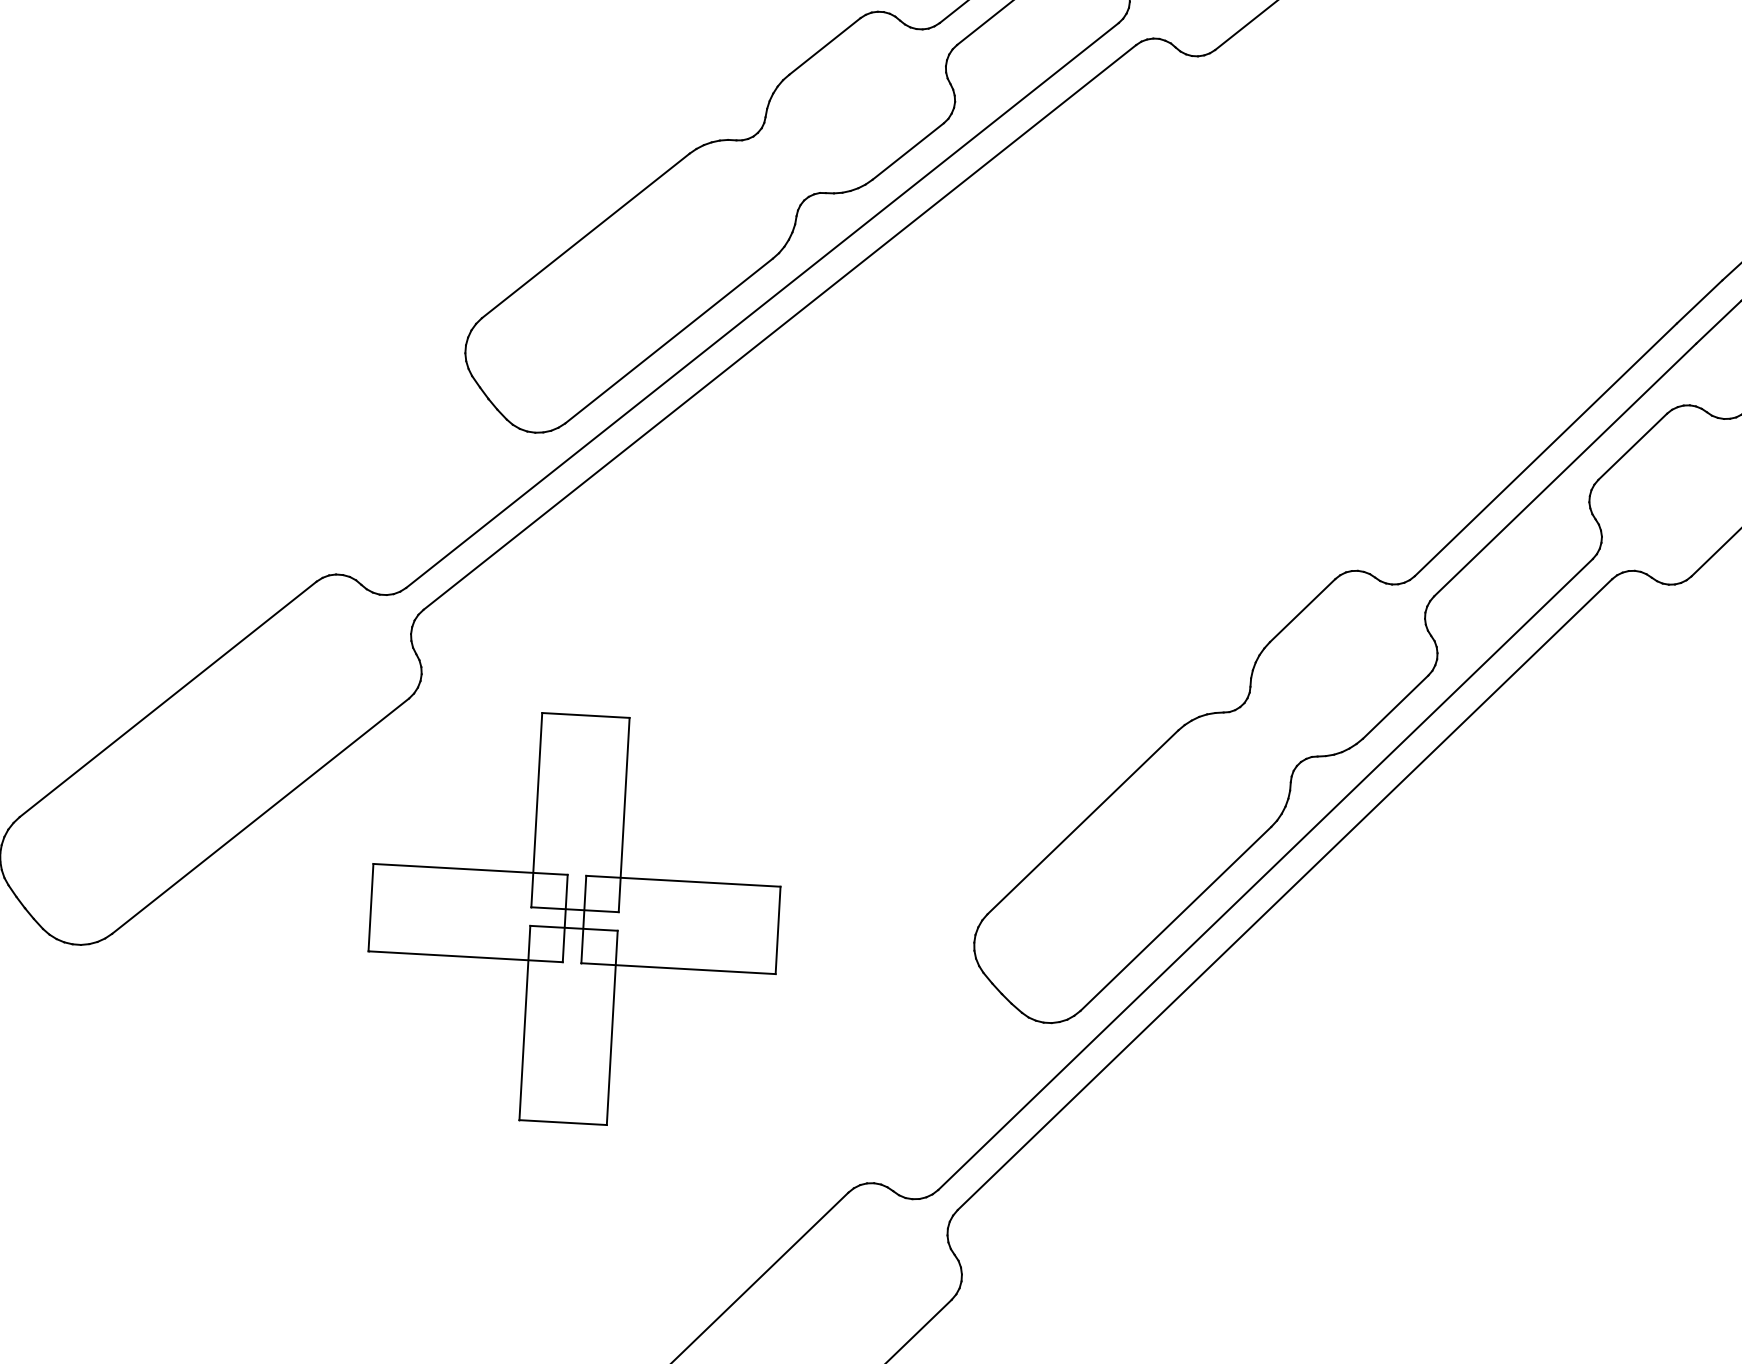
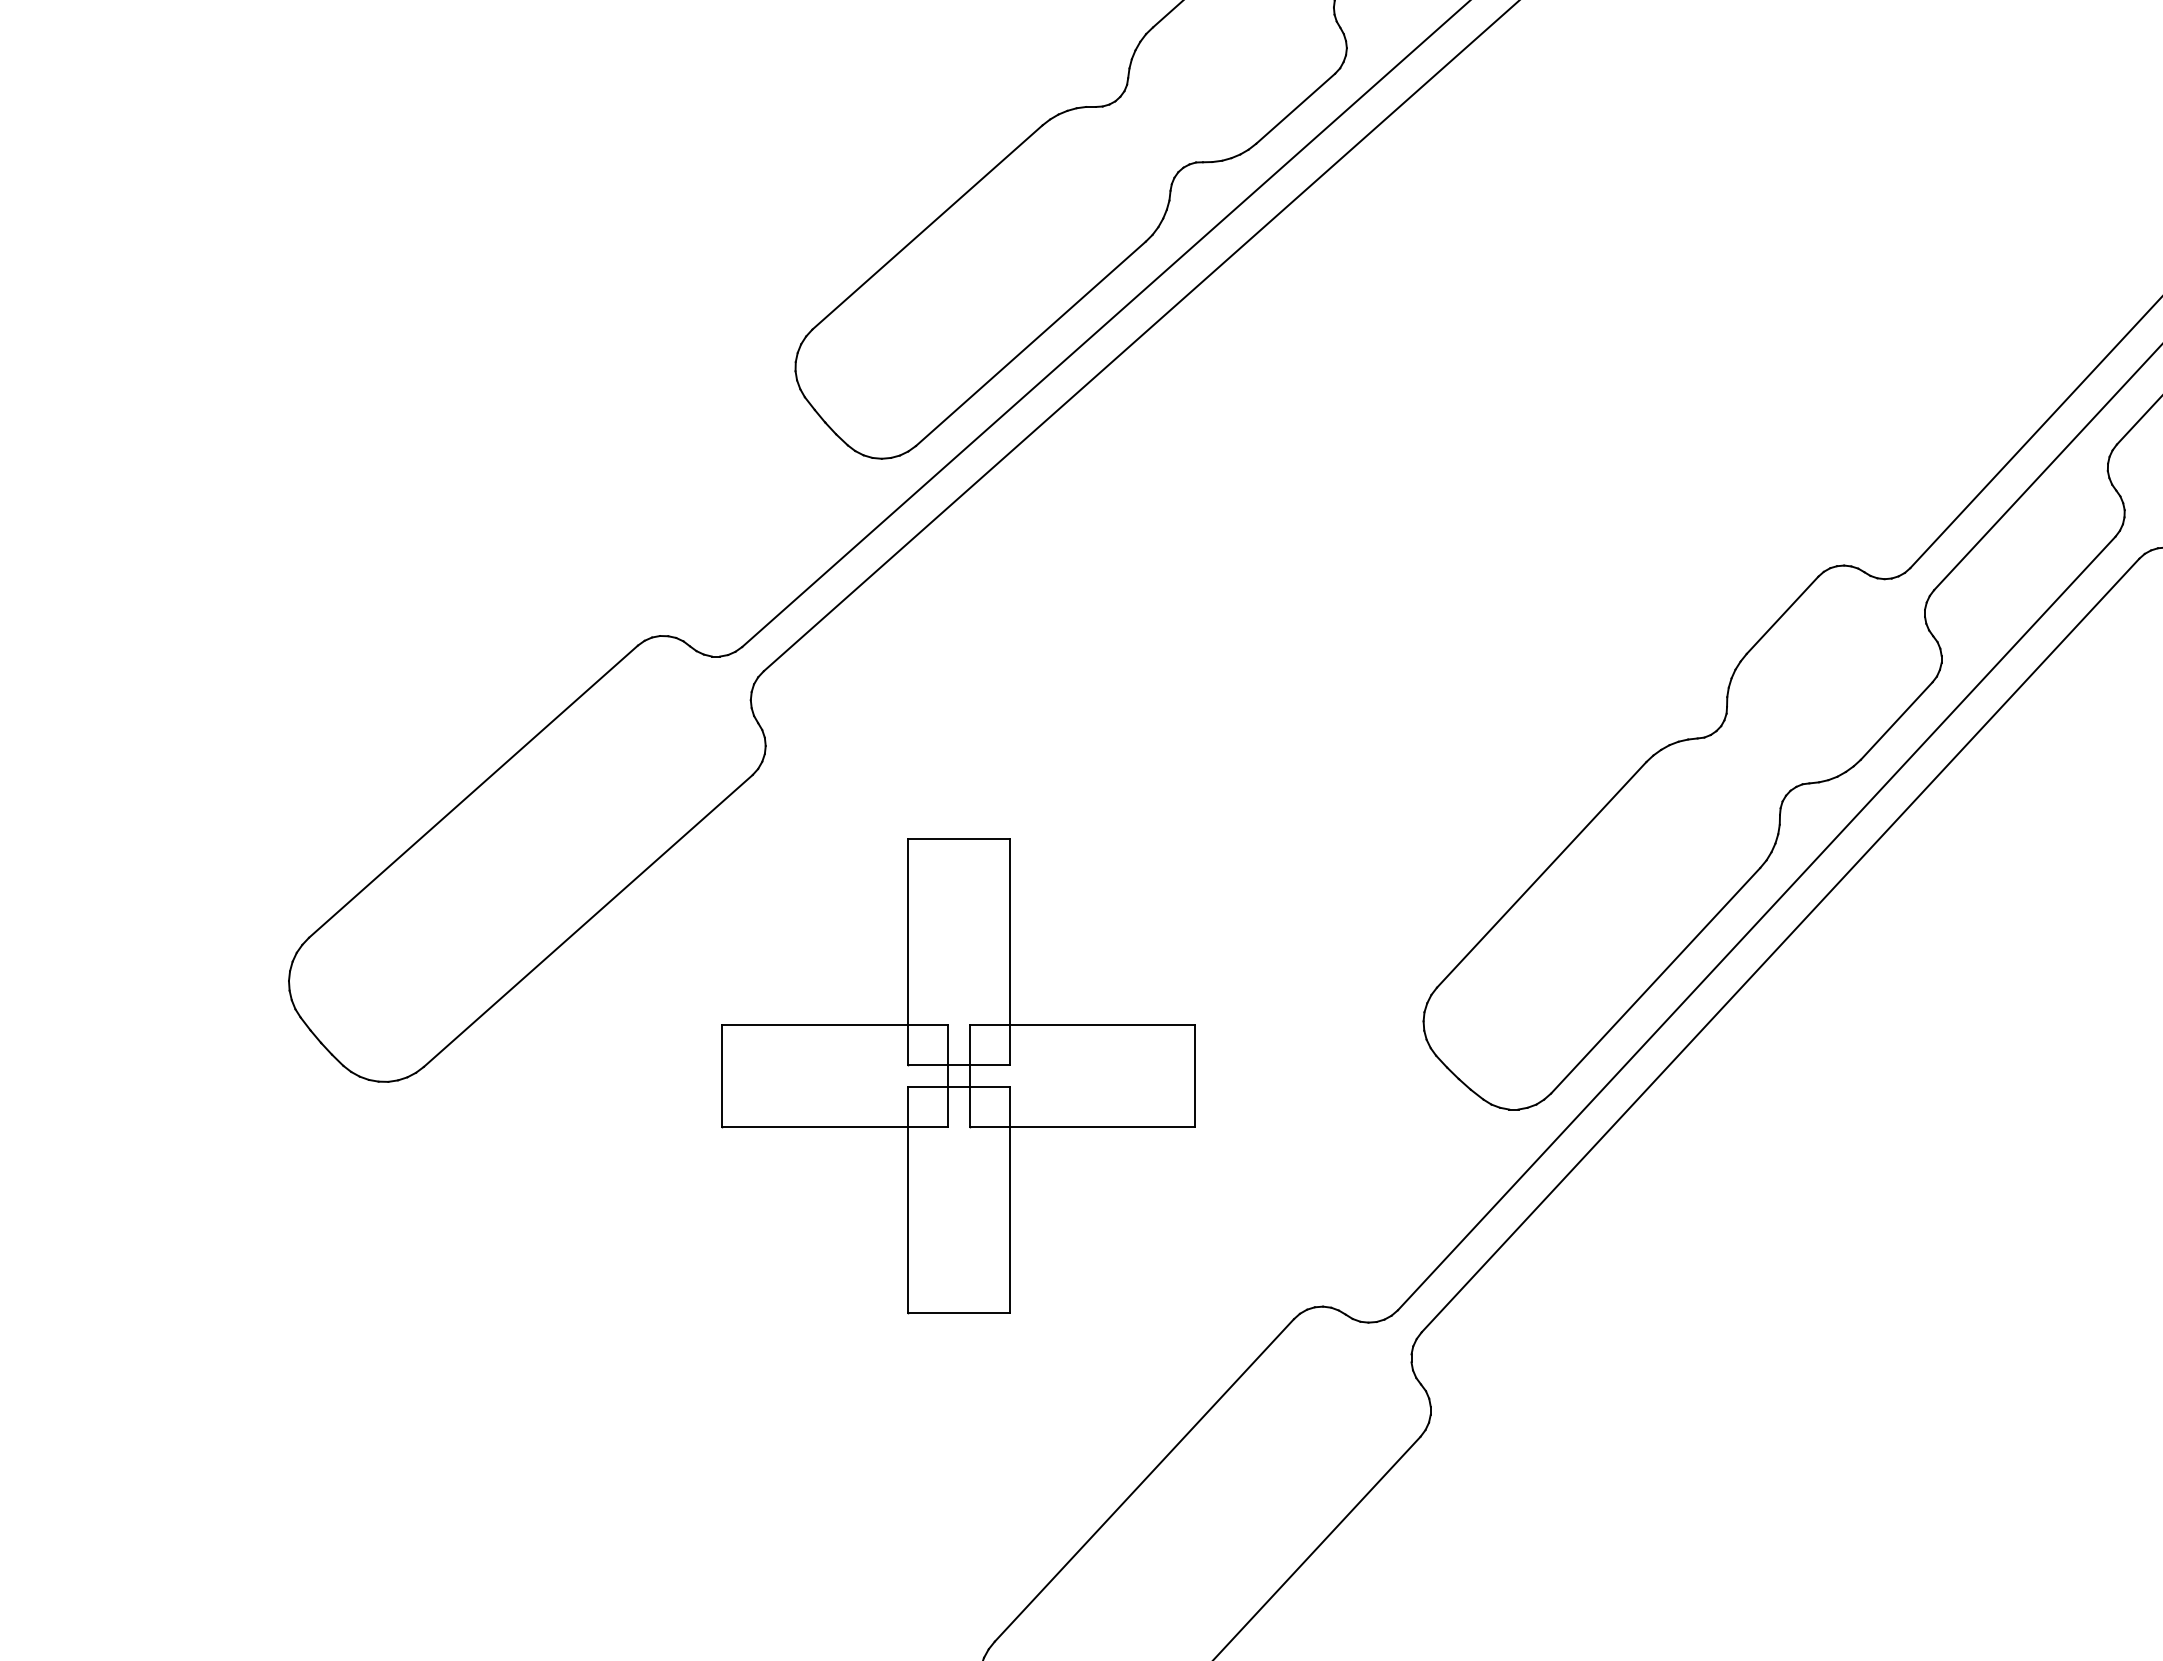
part: (574, 919) -> (958, 1076), moved

